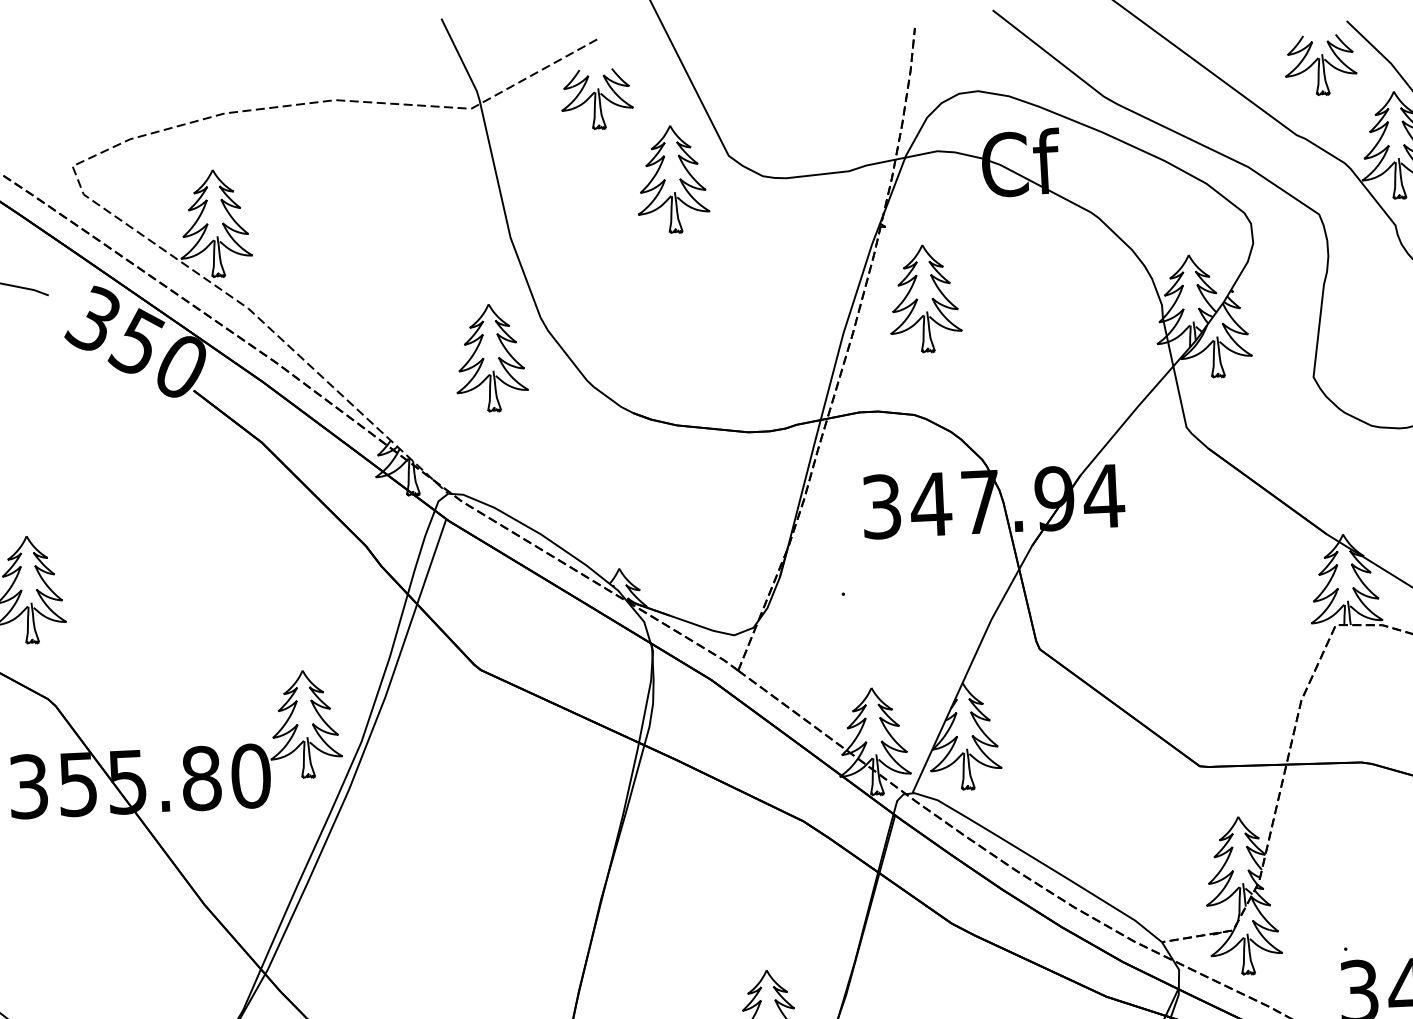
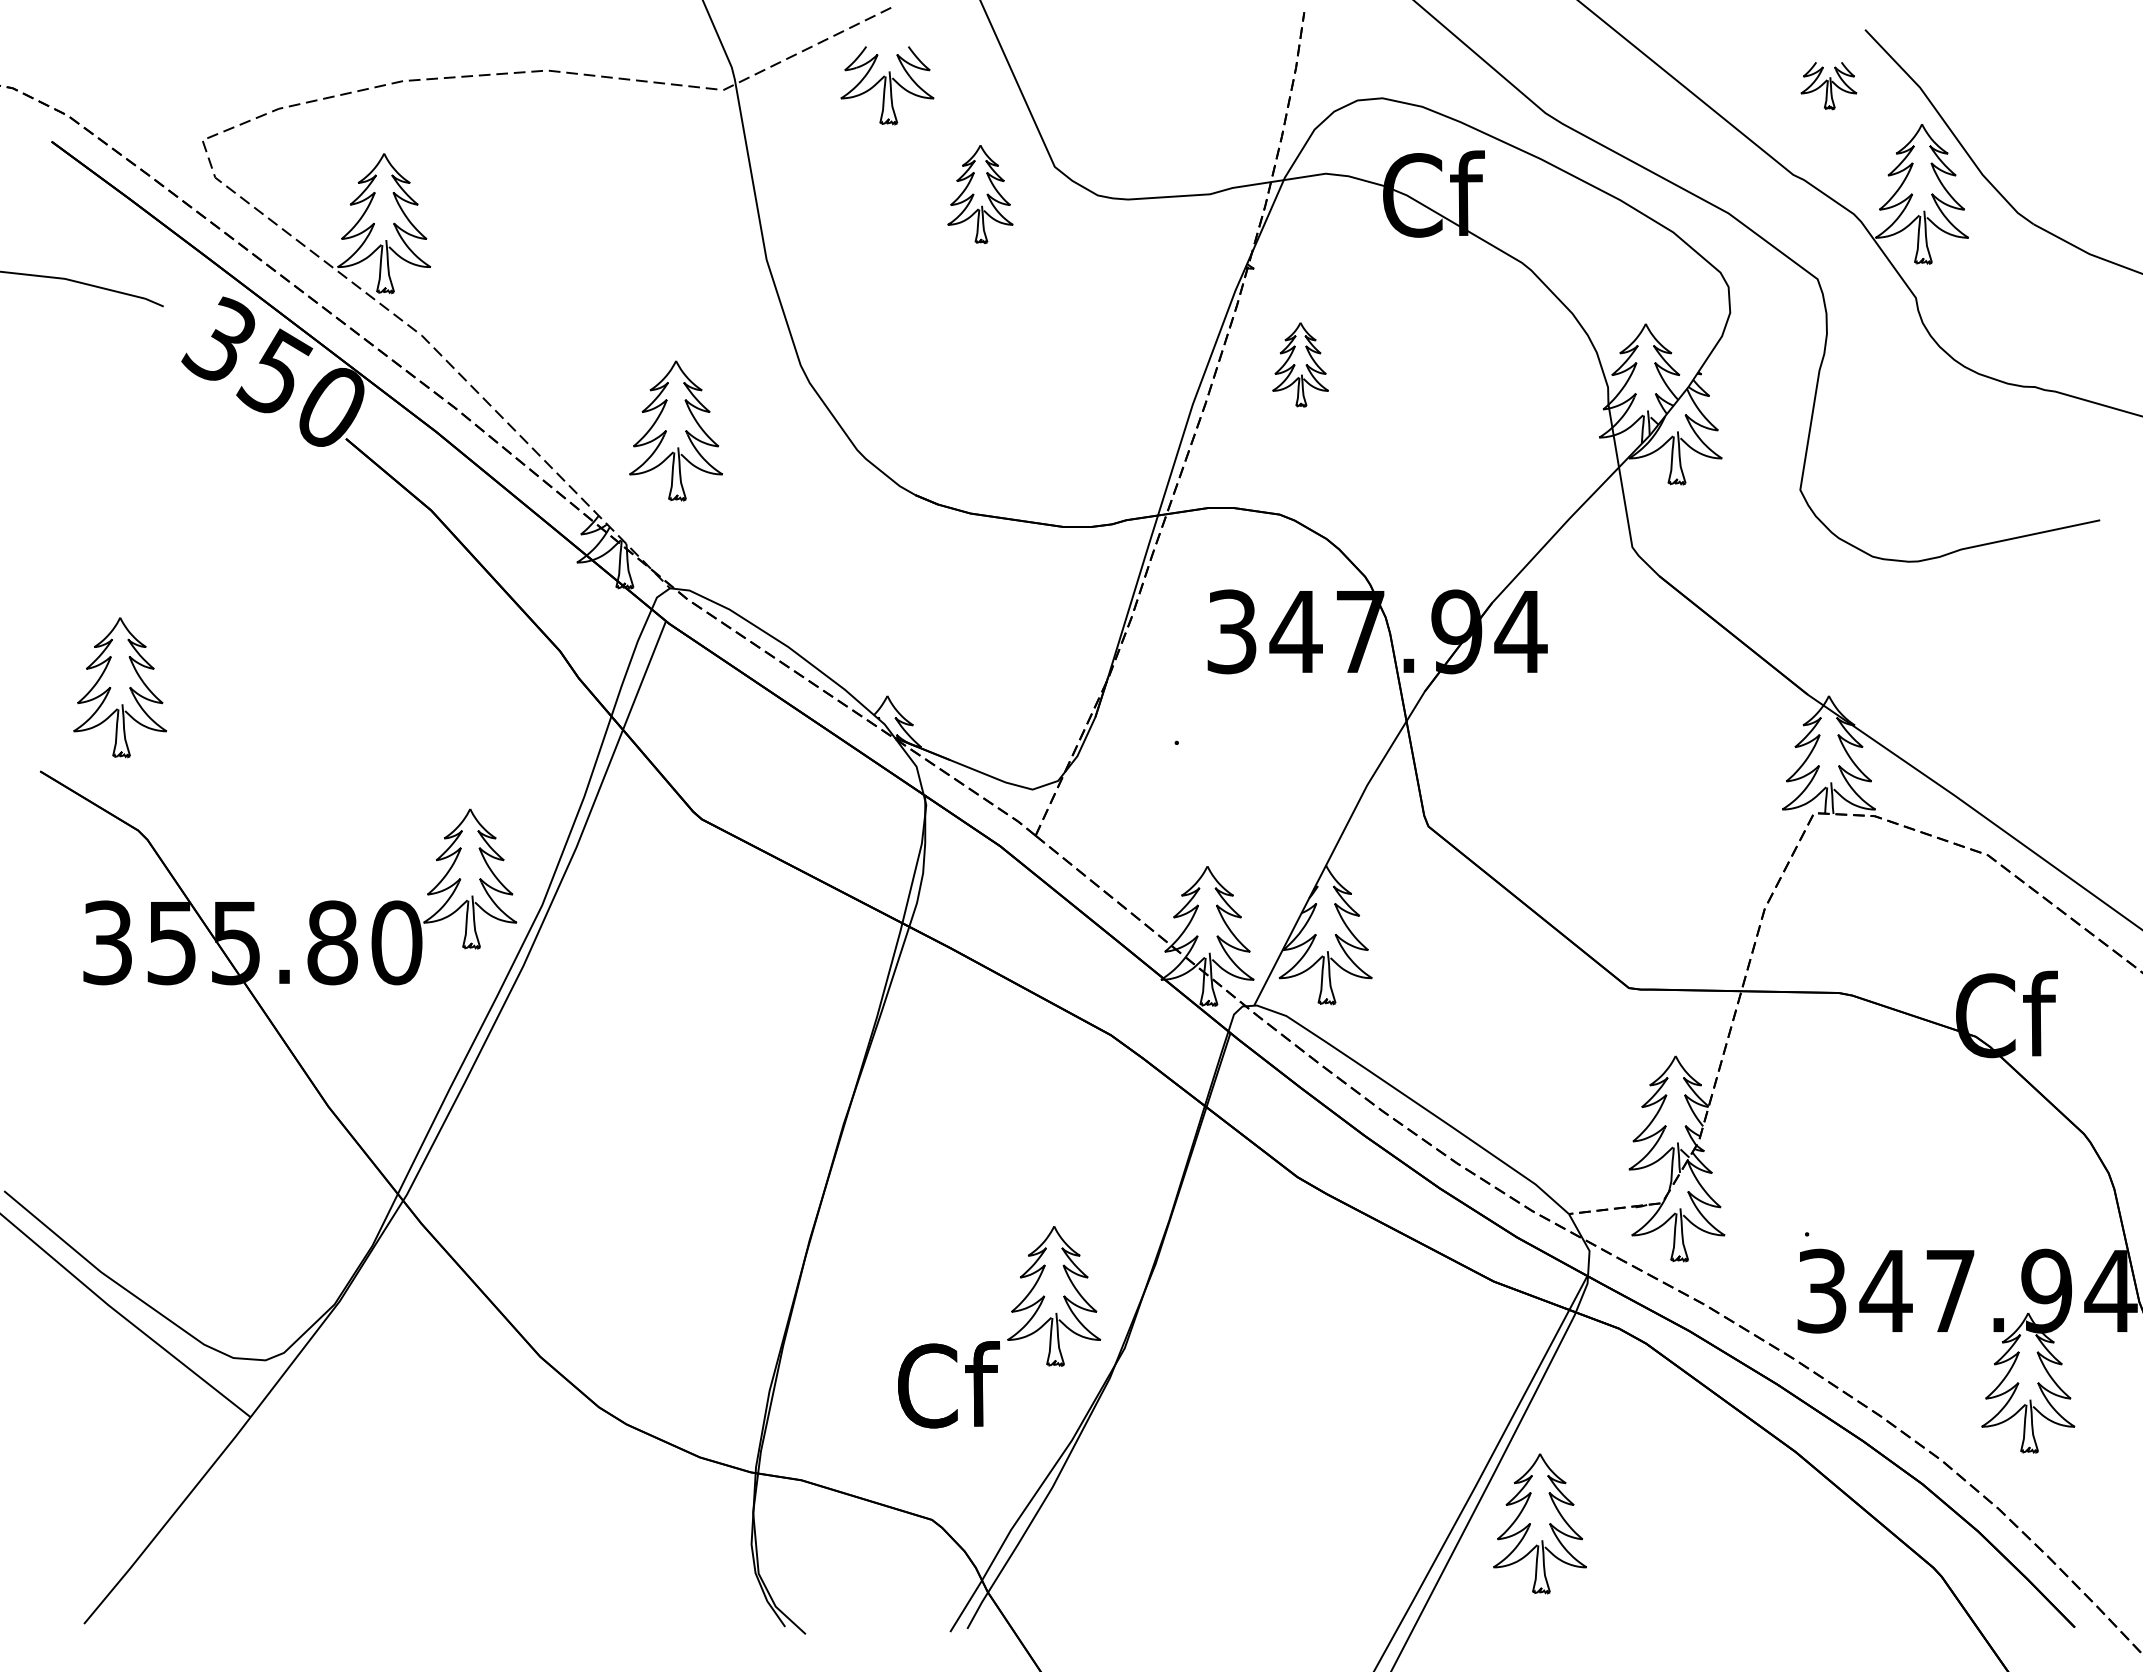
part: (1320, 65) -> (1828, 85), size x0.6
part: (672, 179) -> (980, 194), size x0.7
part: (924, 298) -> (1300, 364), size x0.6
part: (490, 357) -> (675, 430), moved

